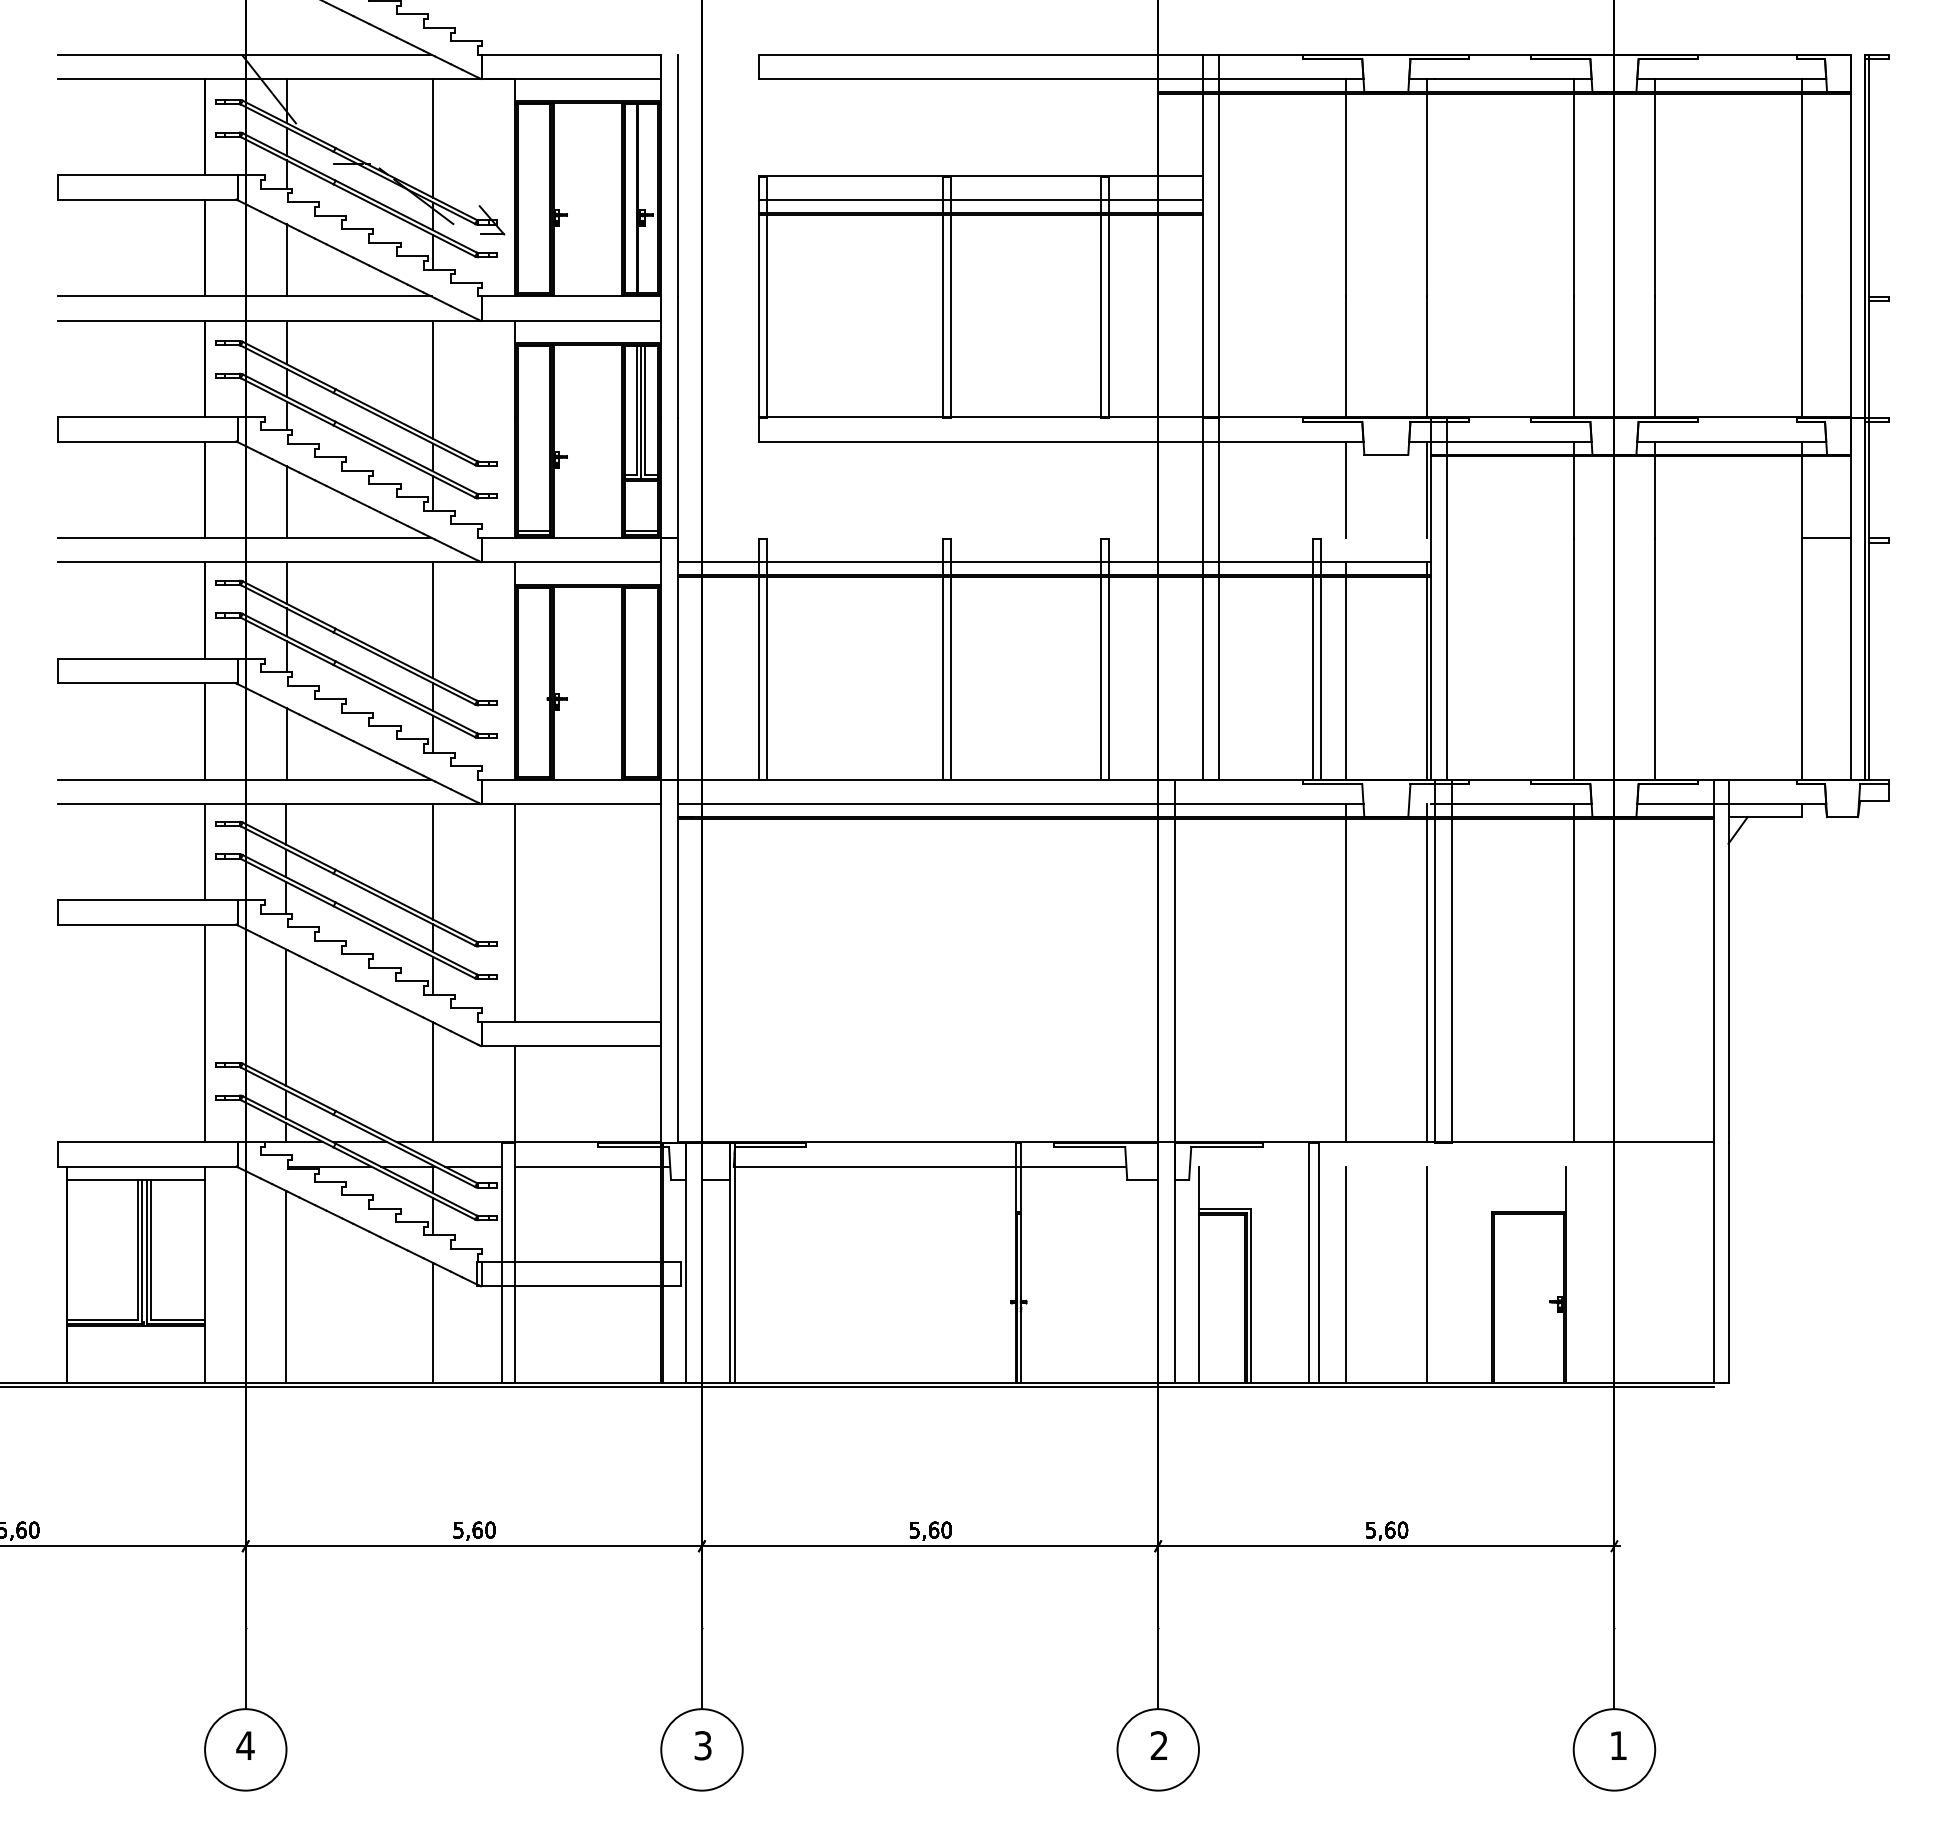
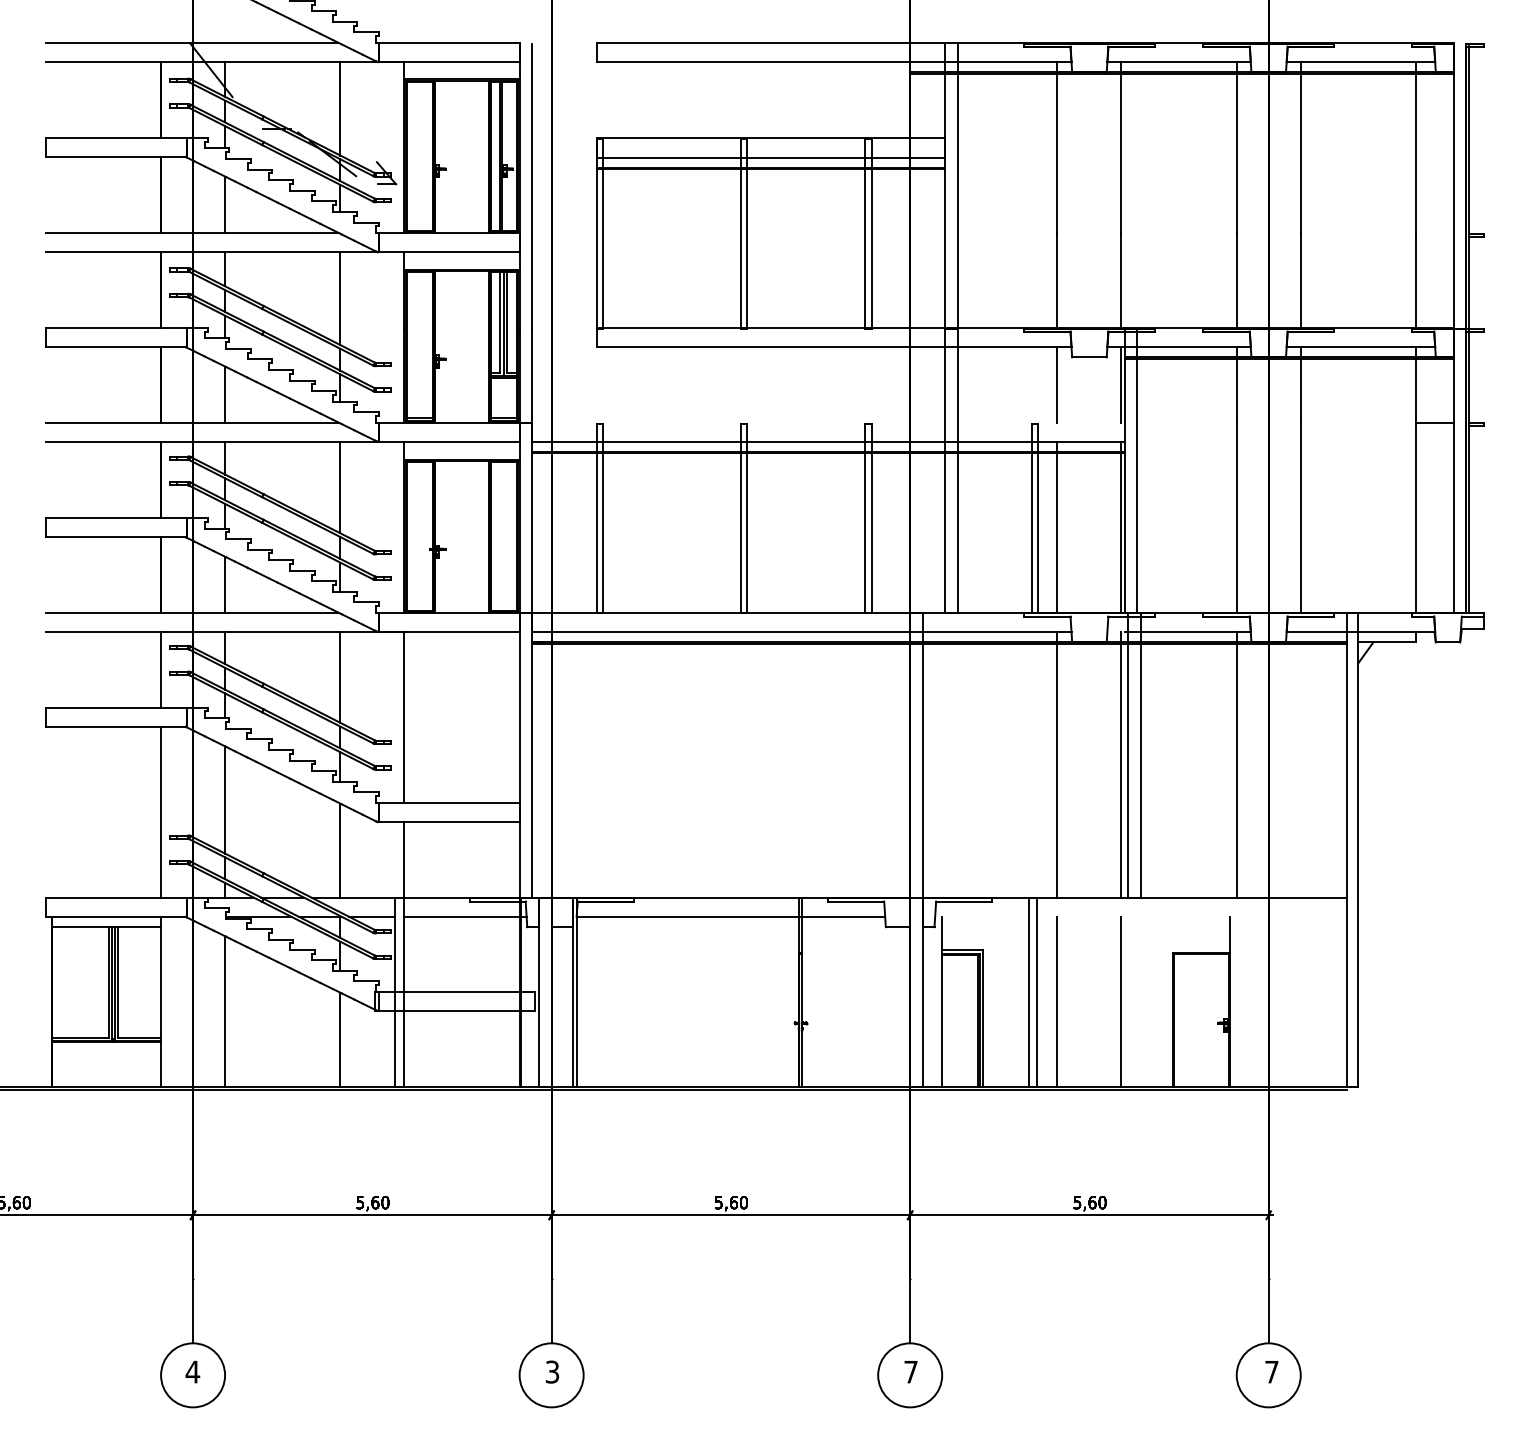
text: (1158, 1745) -> (910, 1371), 2 -> 7
text: (1618, 1745) -> (1271, 1371), 1 -> 7

